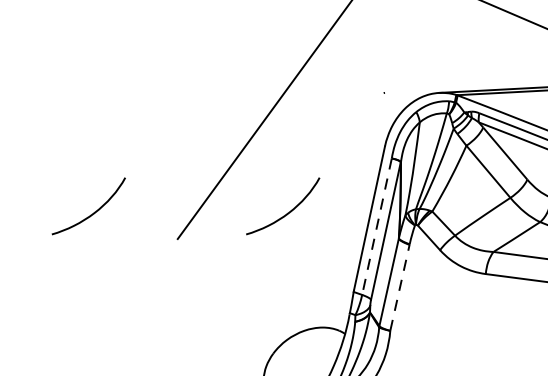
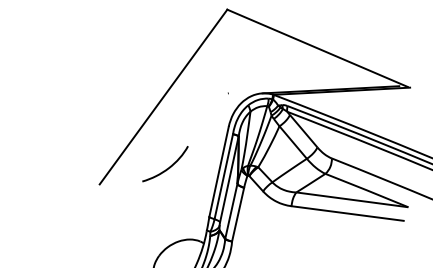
curve: (90, 213) -> (45, 168), removed
line: (376, 227) -> (223, 177), dashed -> solid
line: (400, 287) -> (238, 214), dashed -> solid

